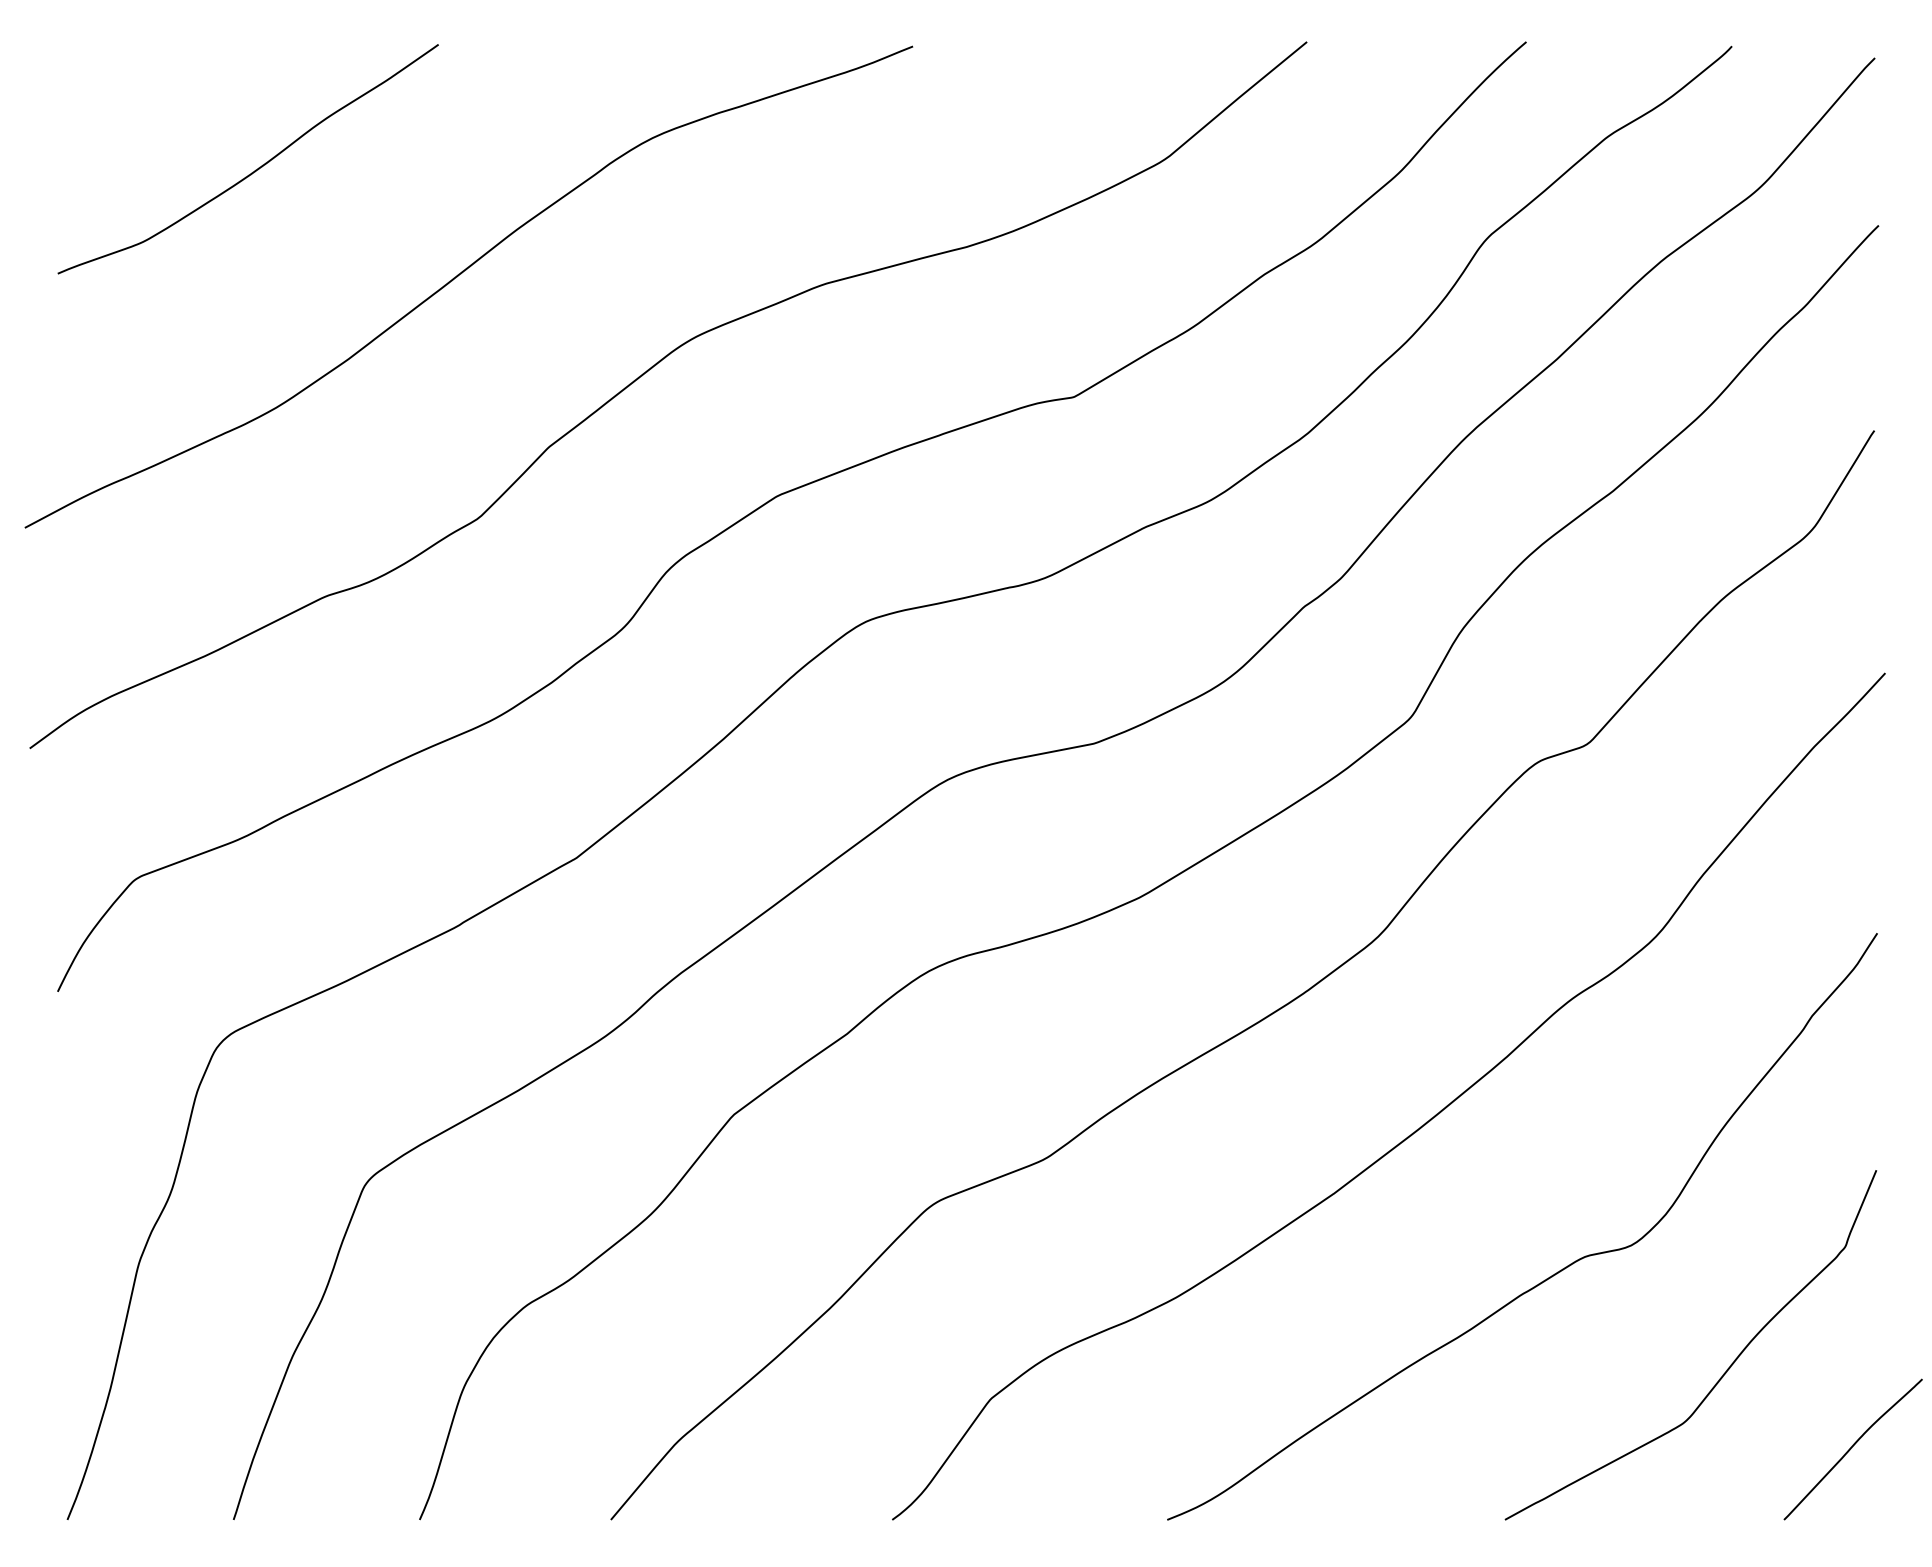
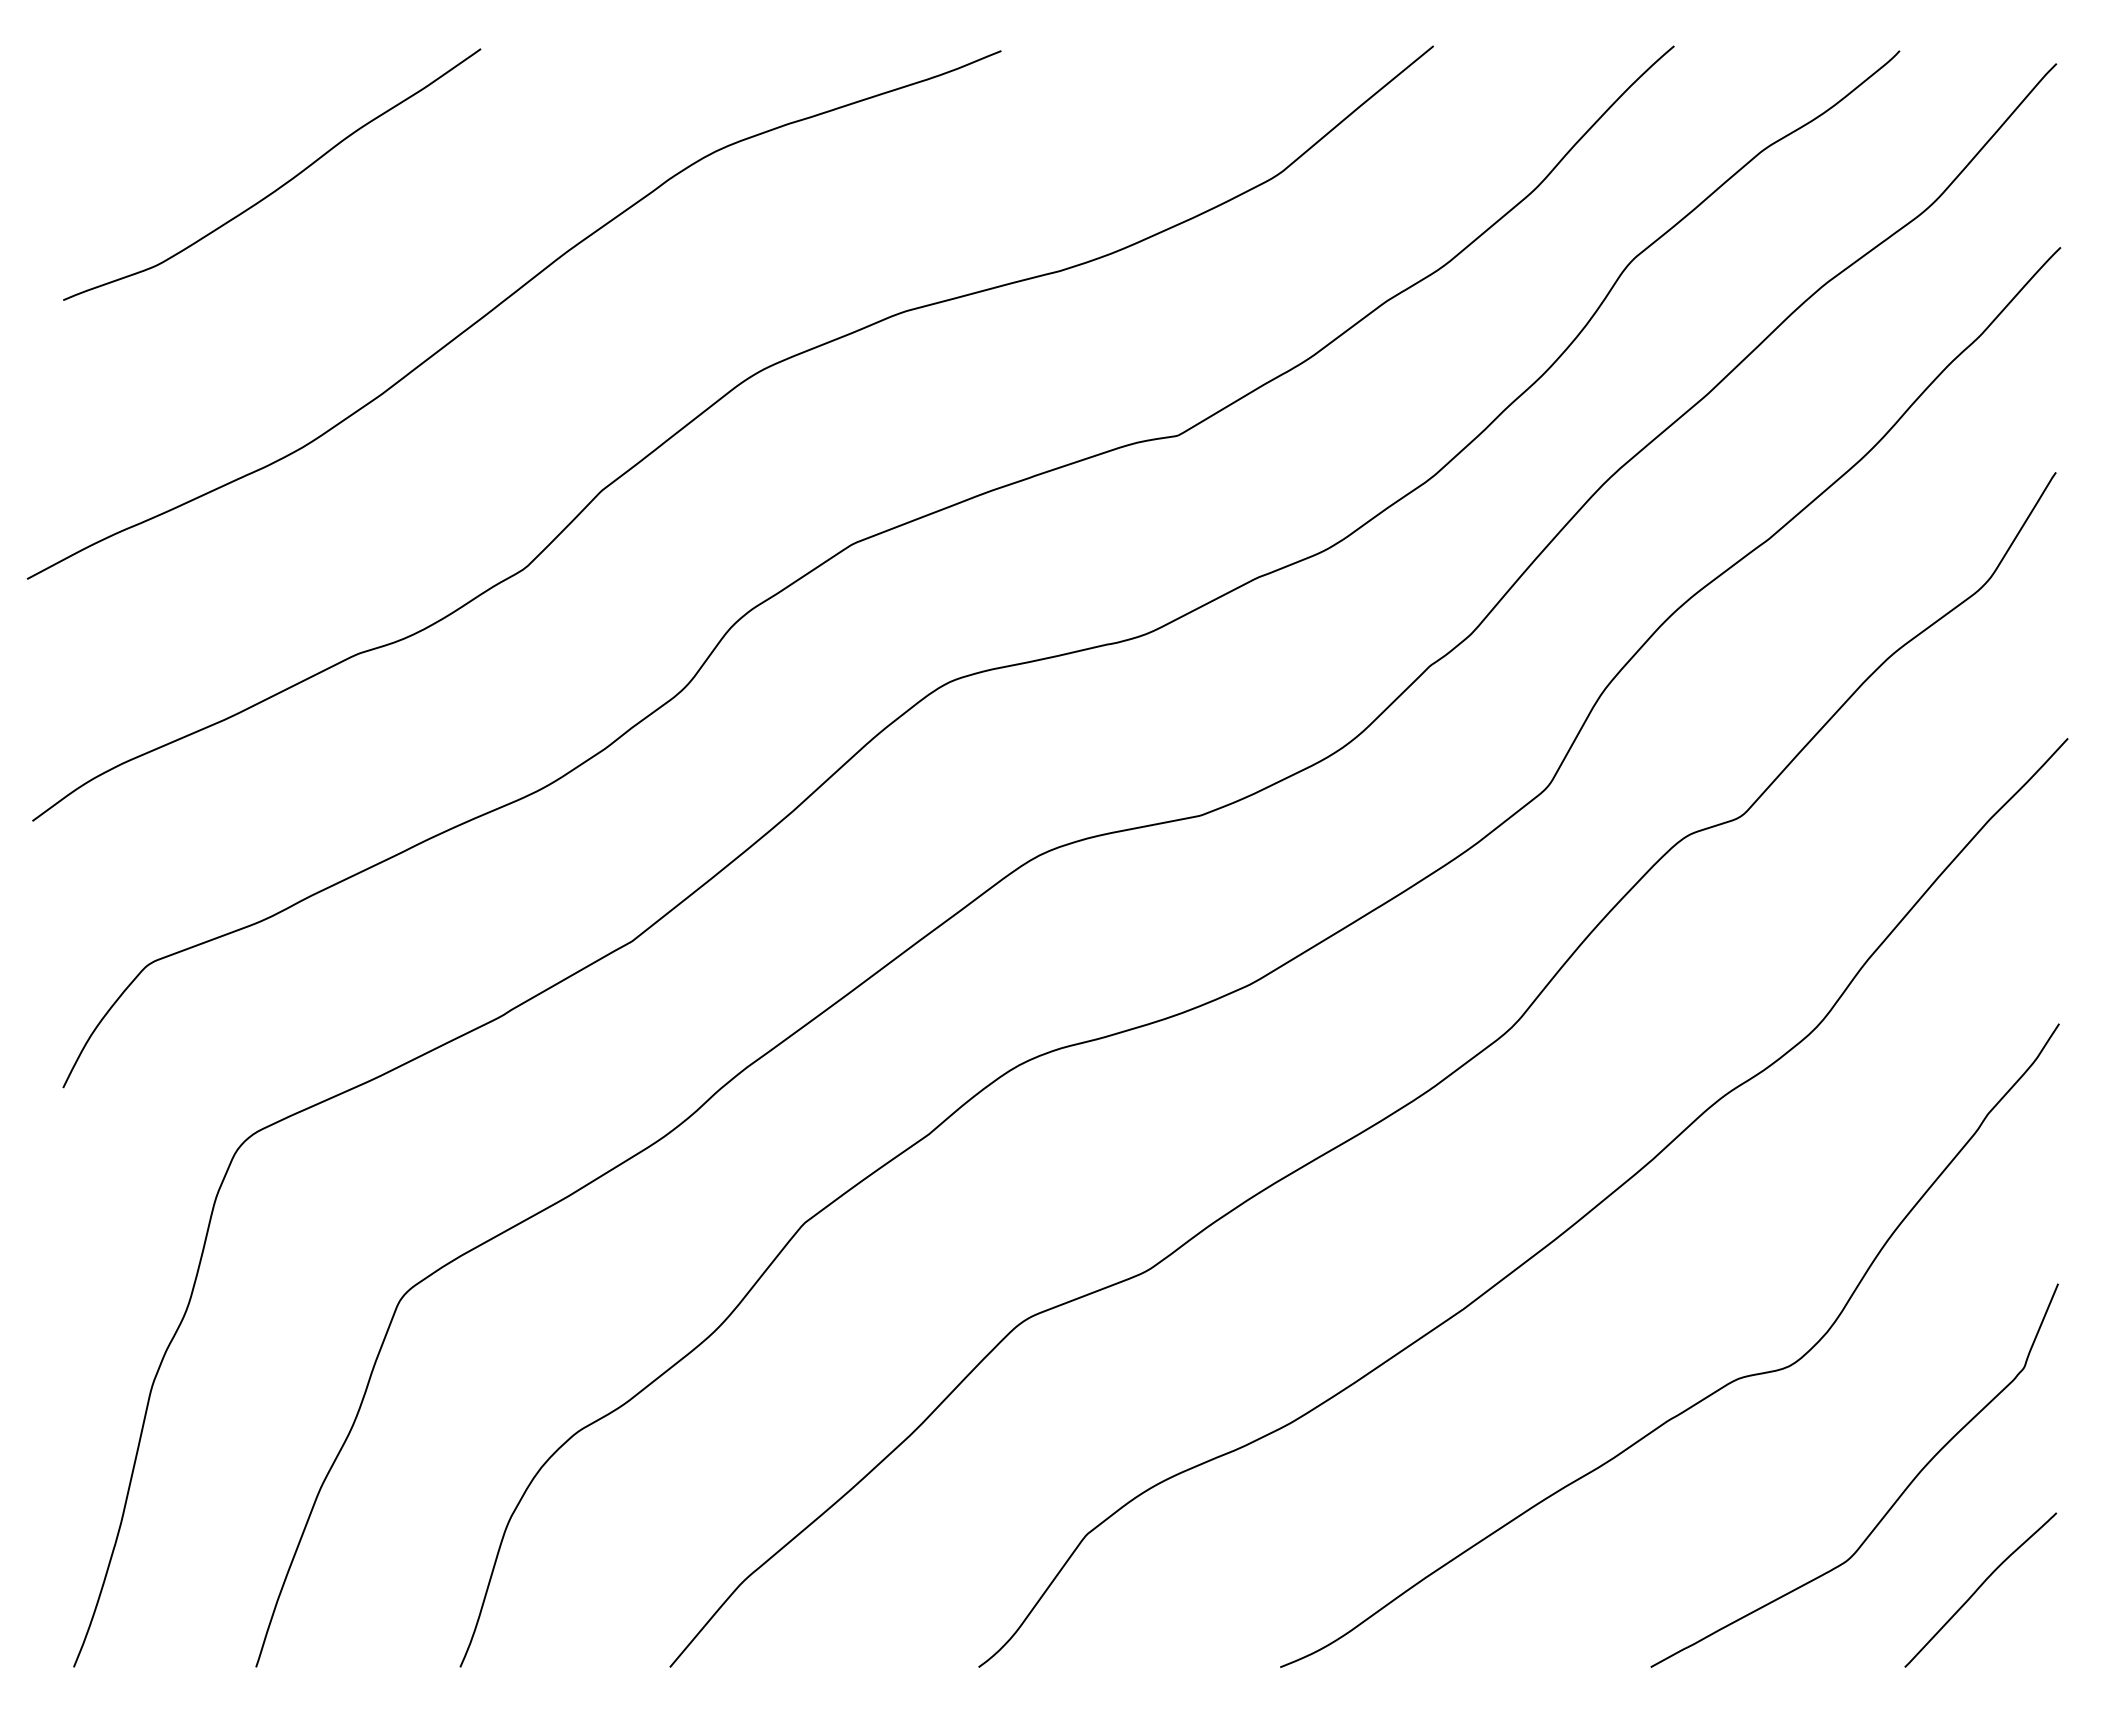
curve: (1852, 1448) -> (1979, 1588), moved

